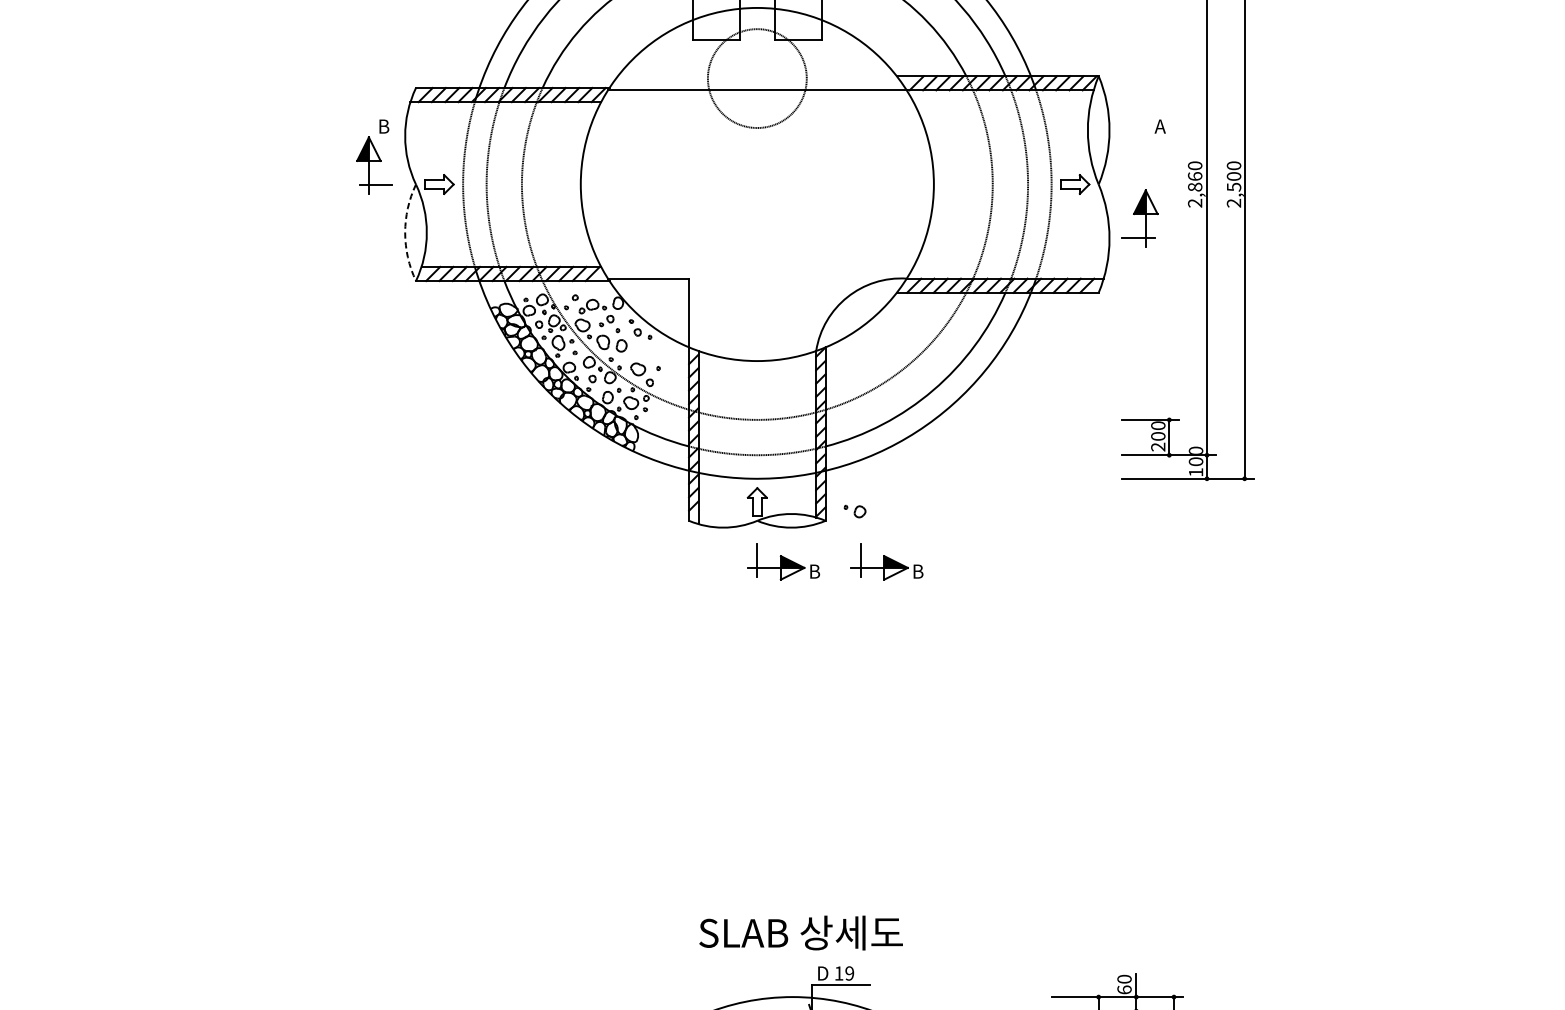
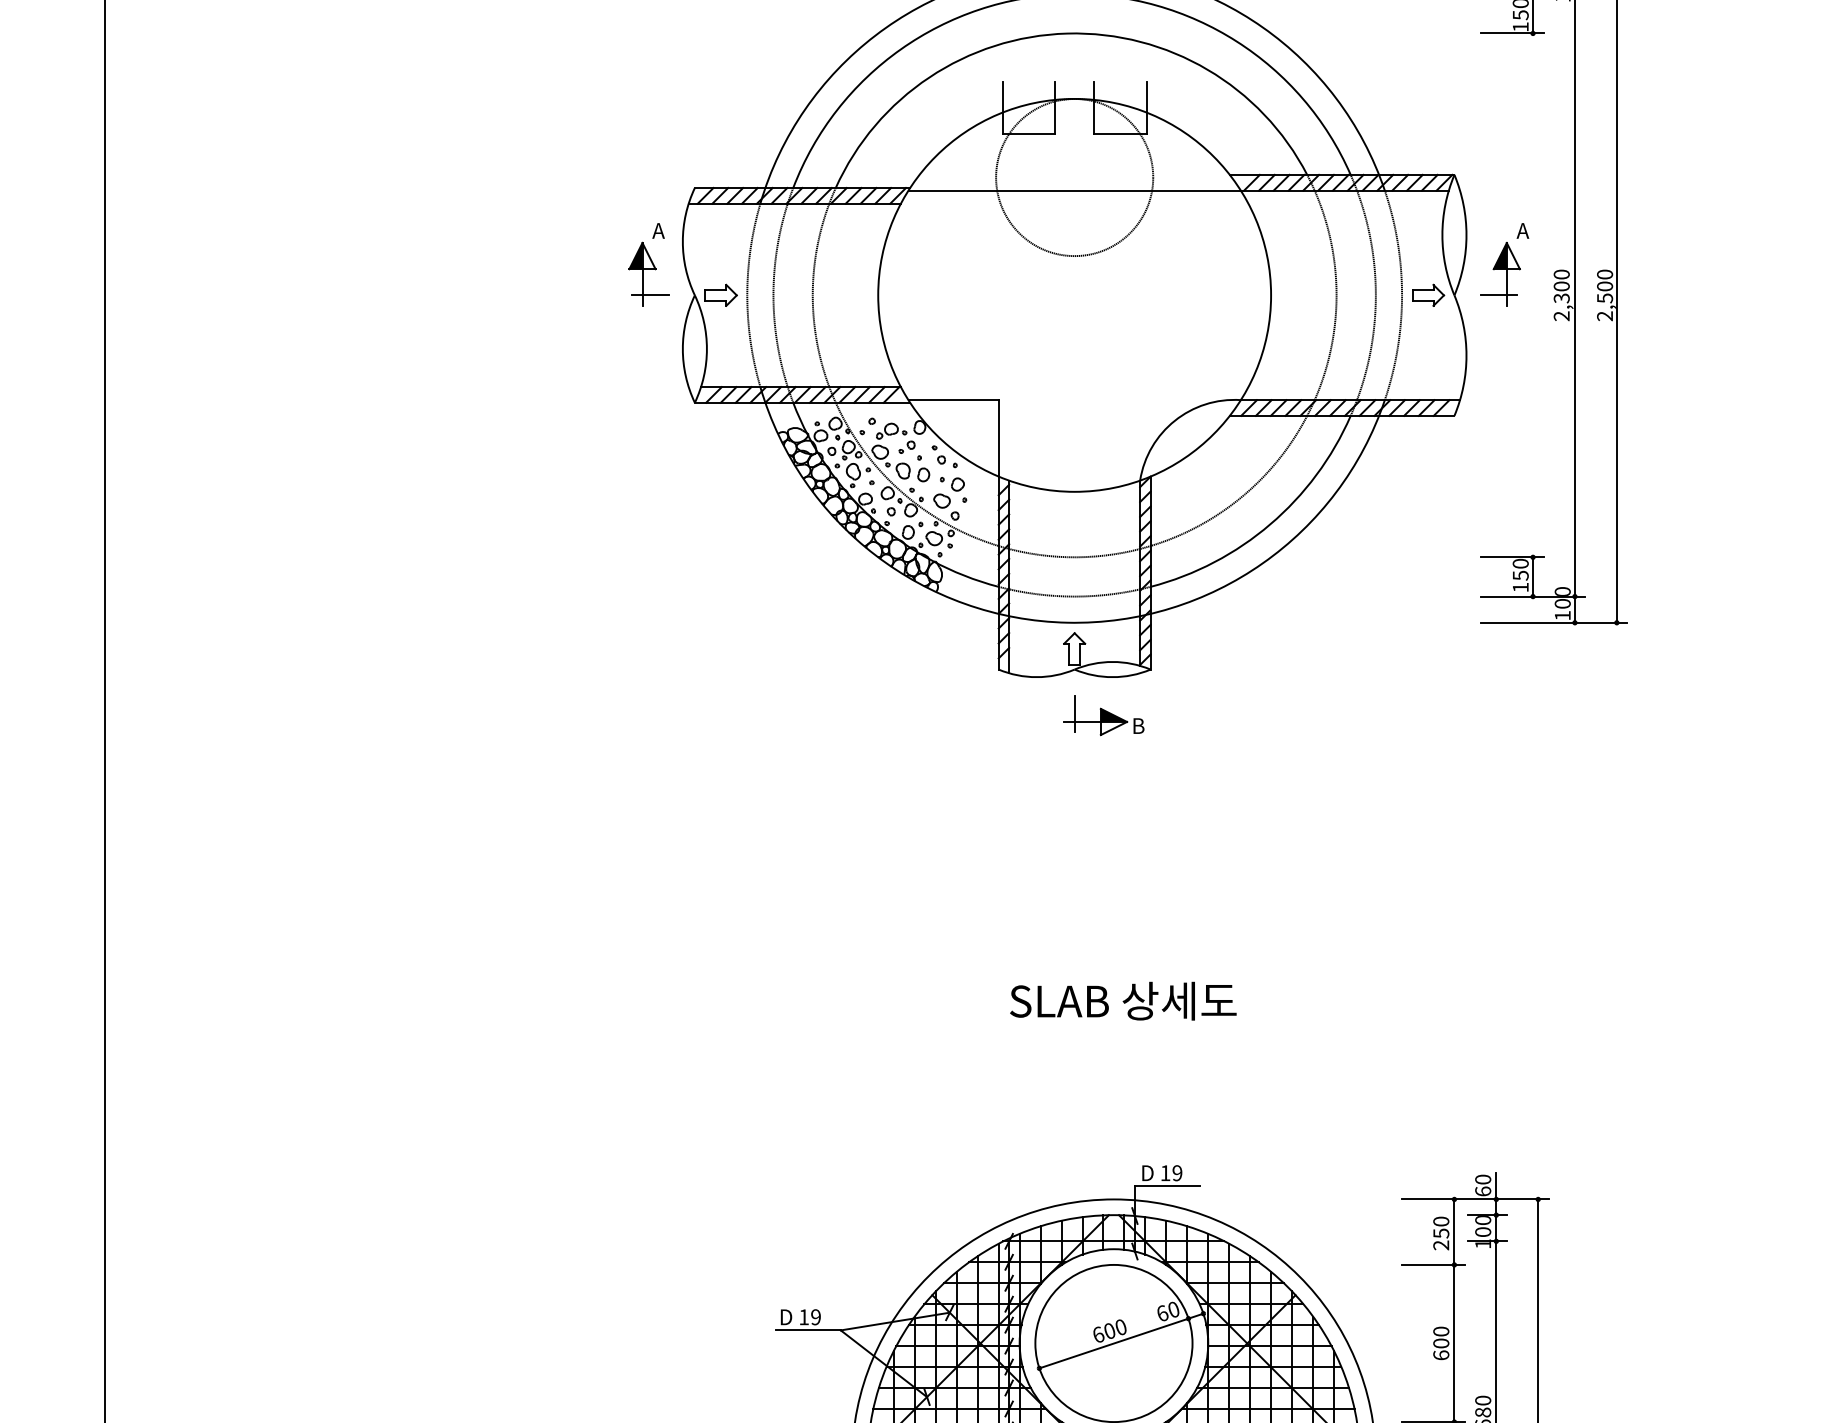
circle: (757, 78) -> (1074, 177), size x1.43
text: (383, 126) -> (658, 230), B -> A
text: (1194, 181) -> (1561, 292), 2,860 -> 2,300
part: (1140, 218) -> (1500, 274), moved
arc: (404, 233) -> (682, 349), dashed -> solid
text: (1158, 441) -> (1520, 581), 200 -> 150
part: (855, 511) -> (952, 484), moved
part: (886, 562) -> (1218, 715), removed
text: (801, 932) -> (1123, 1000), moved

